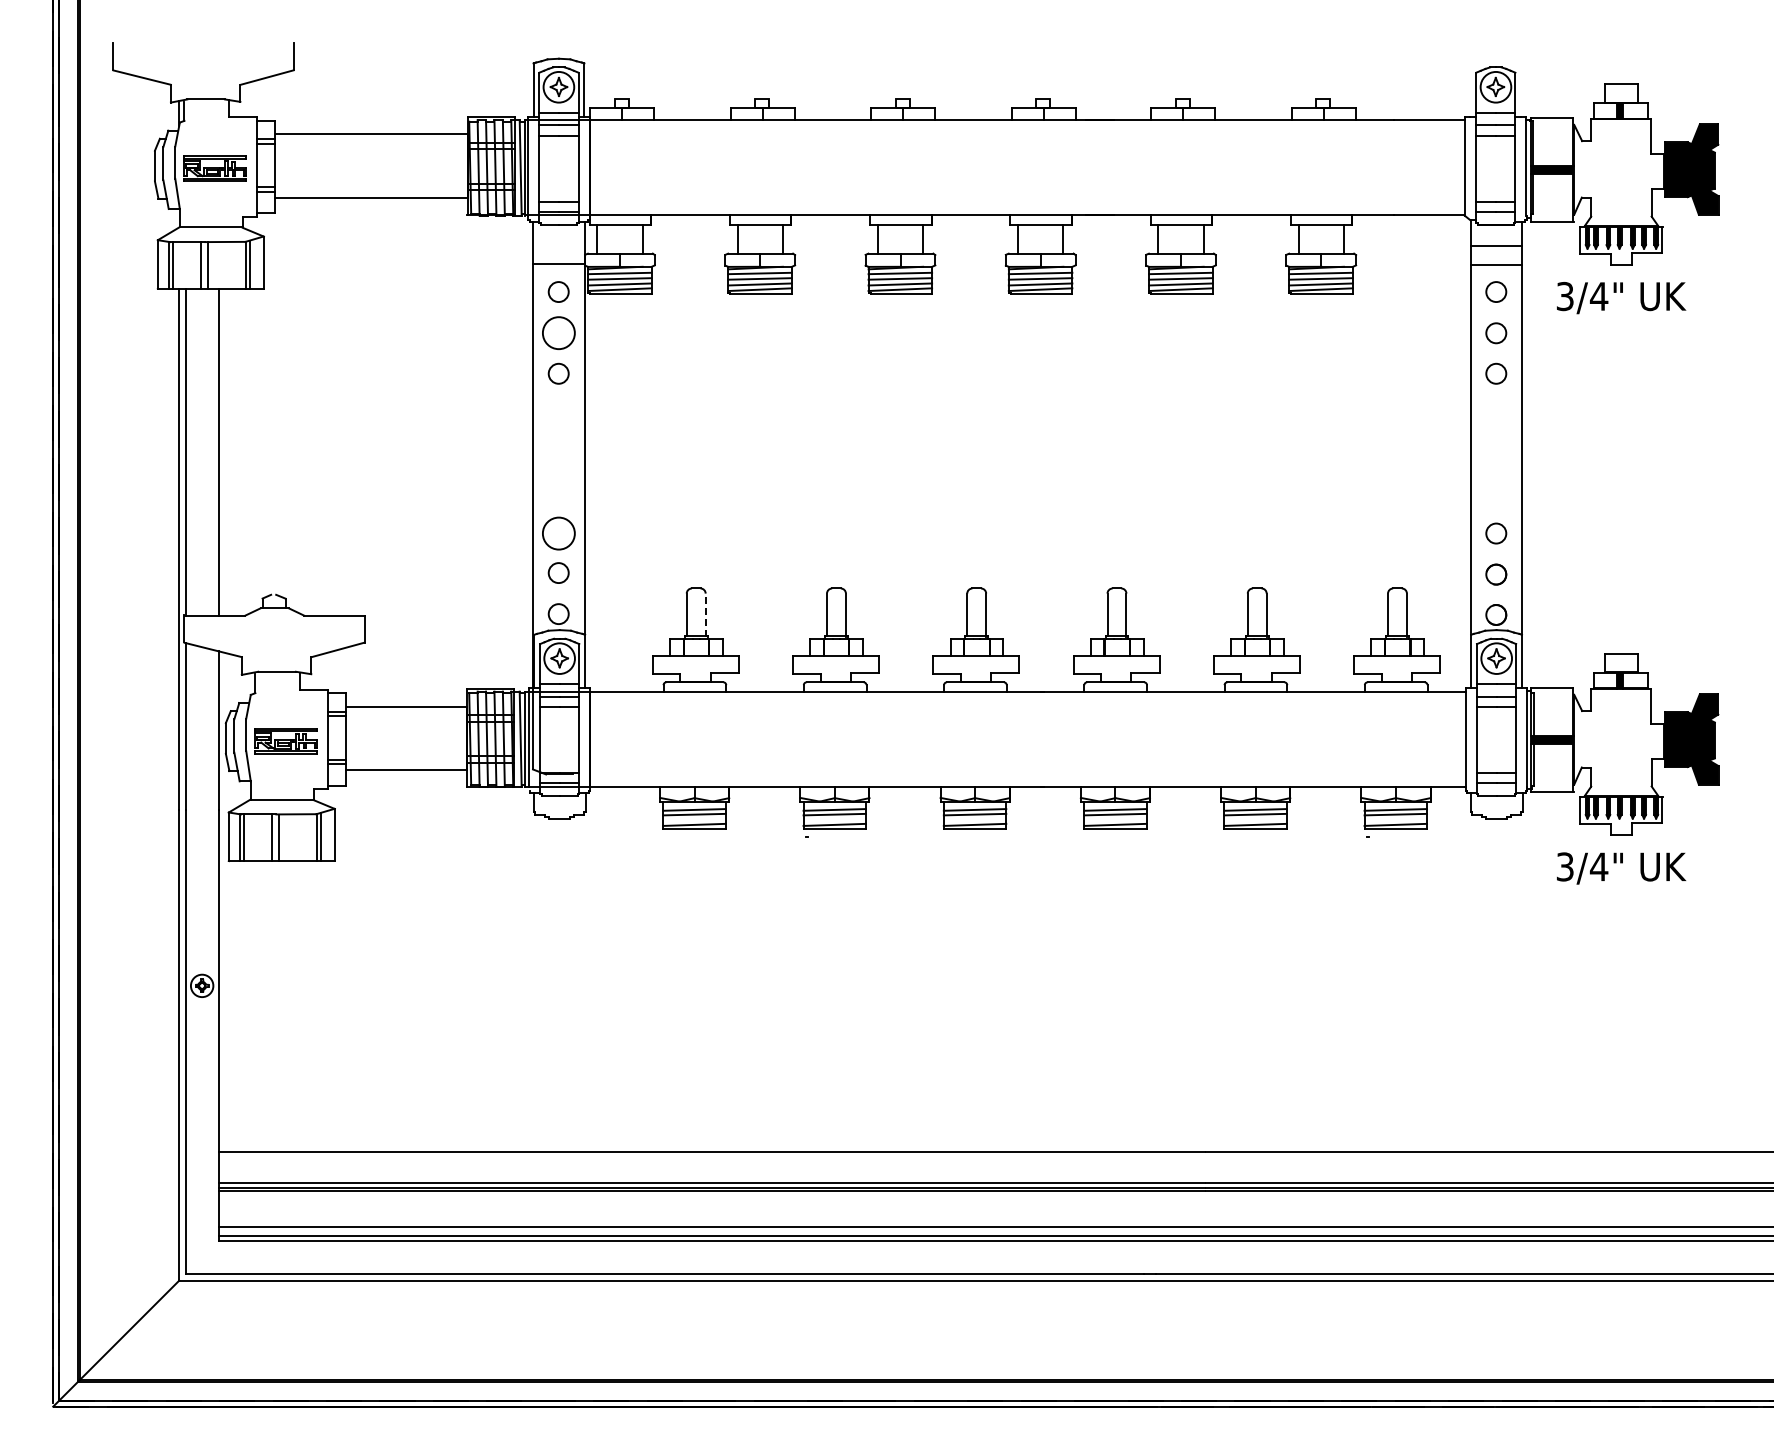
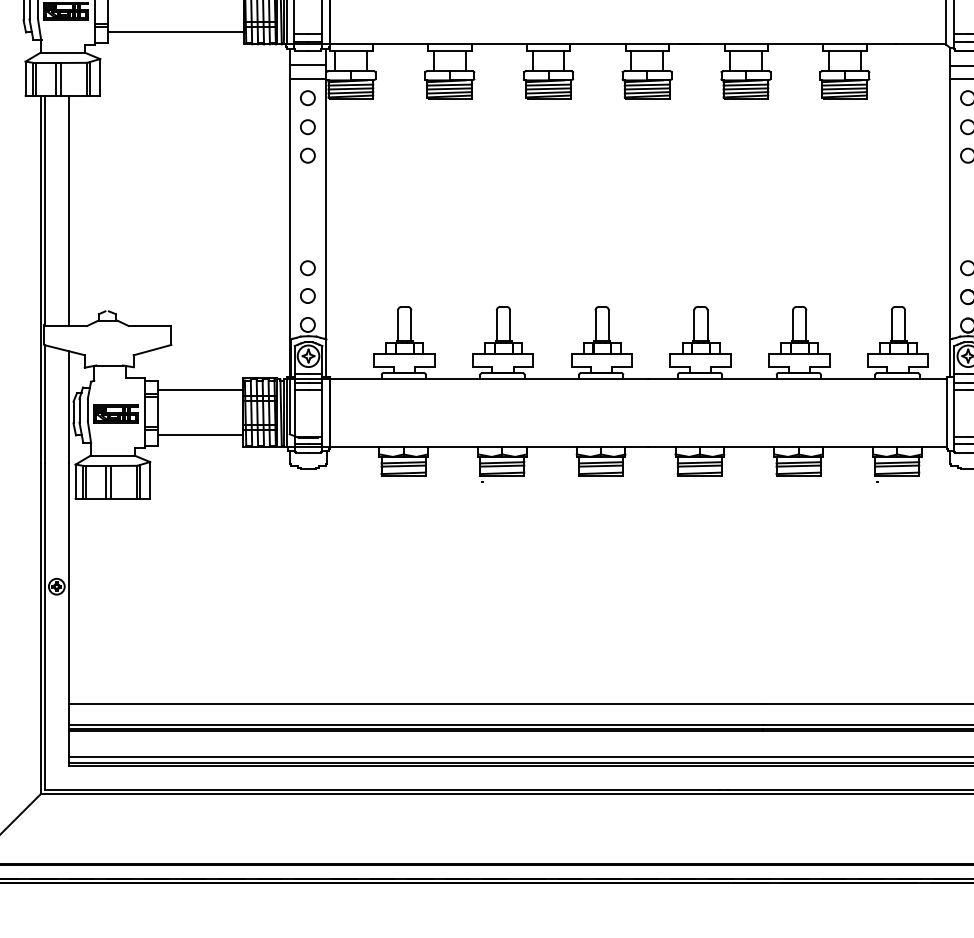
line: (558, 244) -> (307, 64), added
circle: (558, 333) -> (307, 127), size x0.62
circle: (558, 533) -> (307, 268), size x0.62
line: (705, 615) -> (411, 325), dashed -> solid

